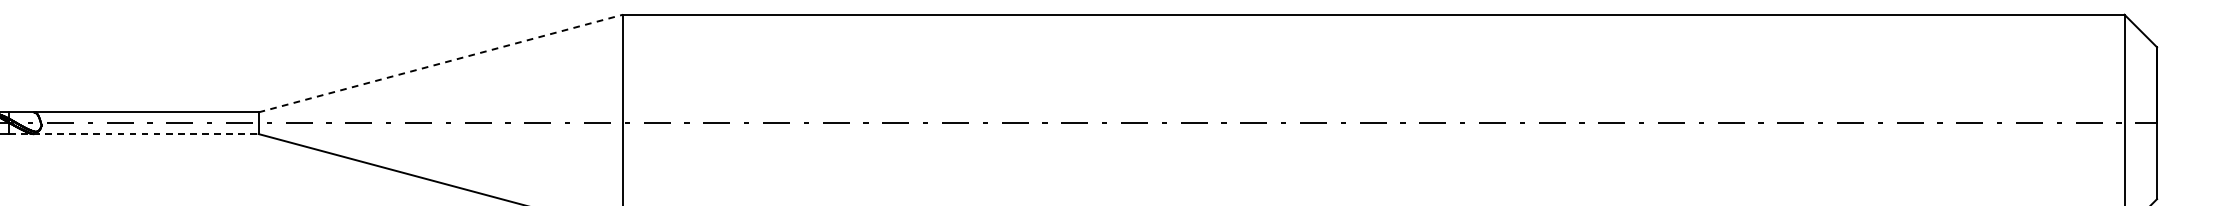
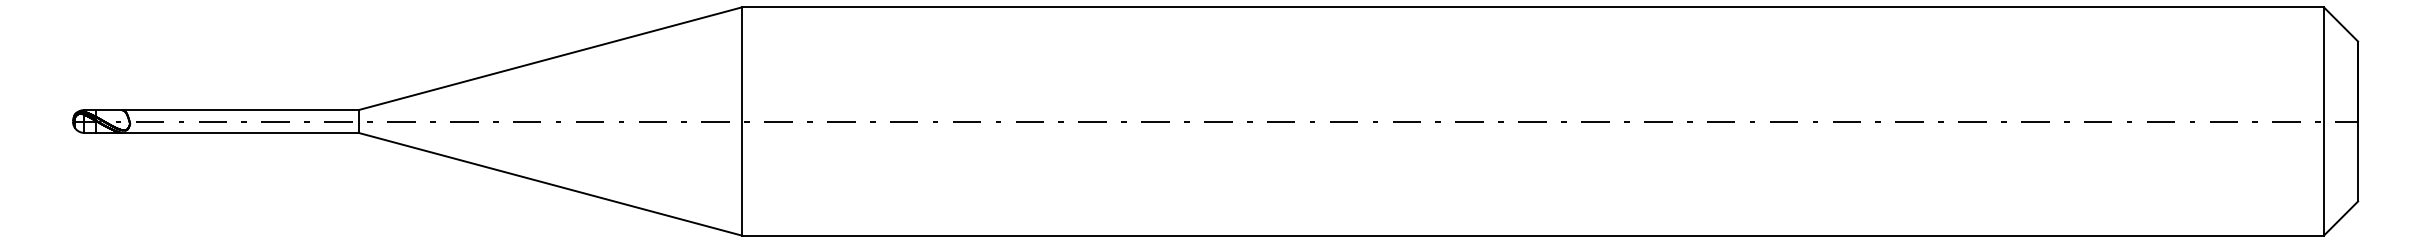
line: (440, 63) -> (550, 58), dashed -> solid
line: (134, 133) -> (227, 132), dashed -> solid

